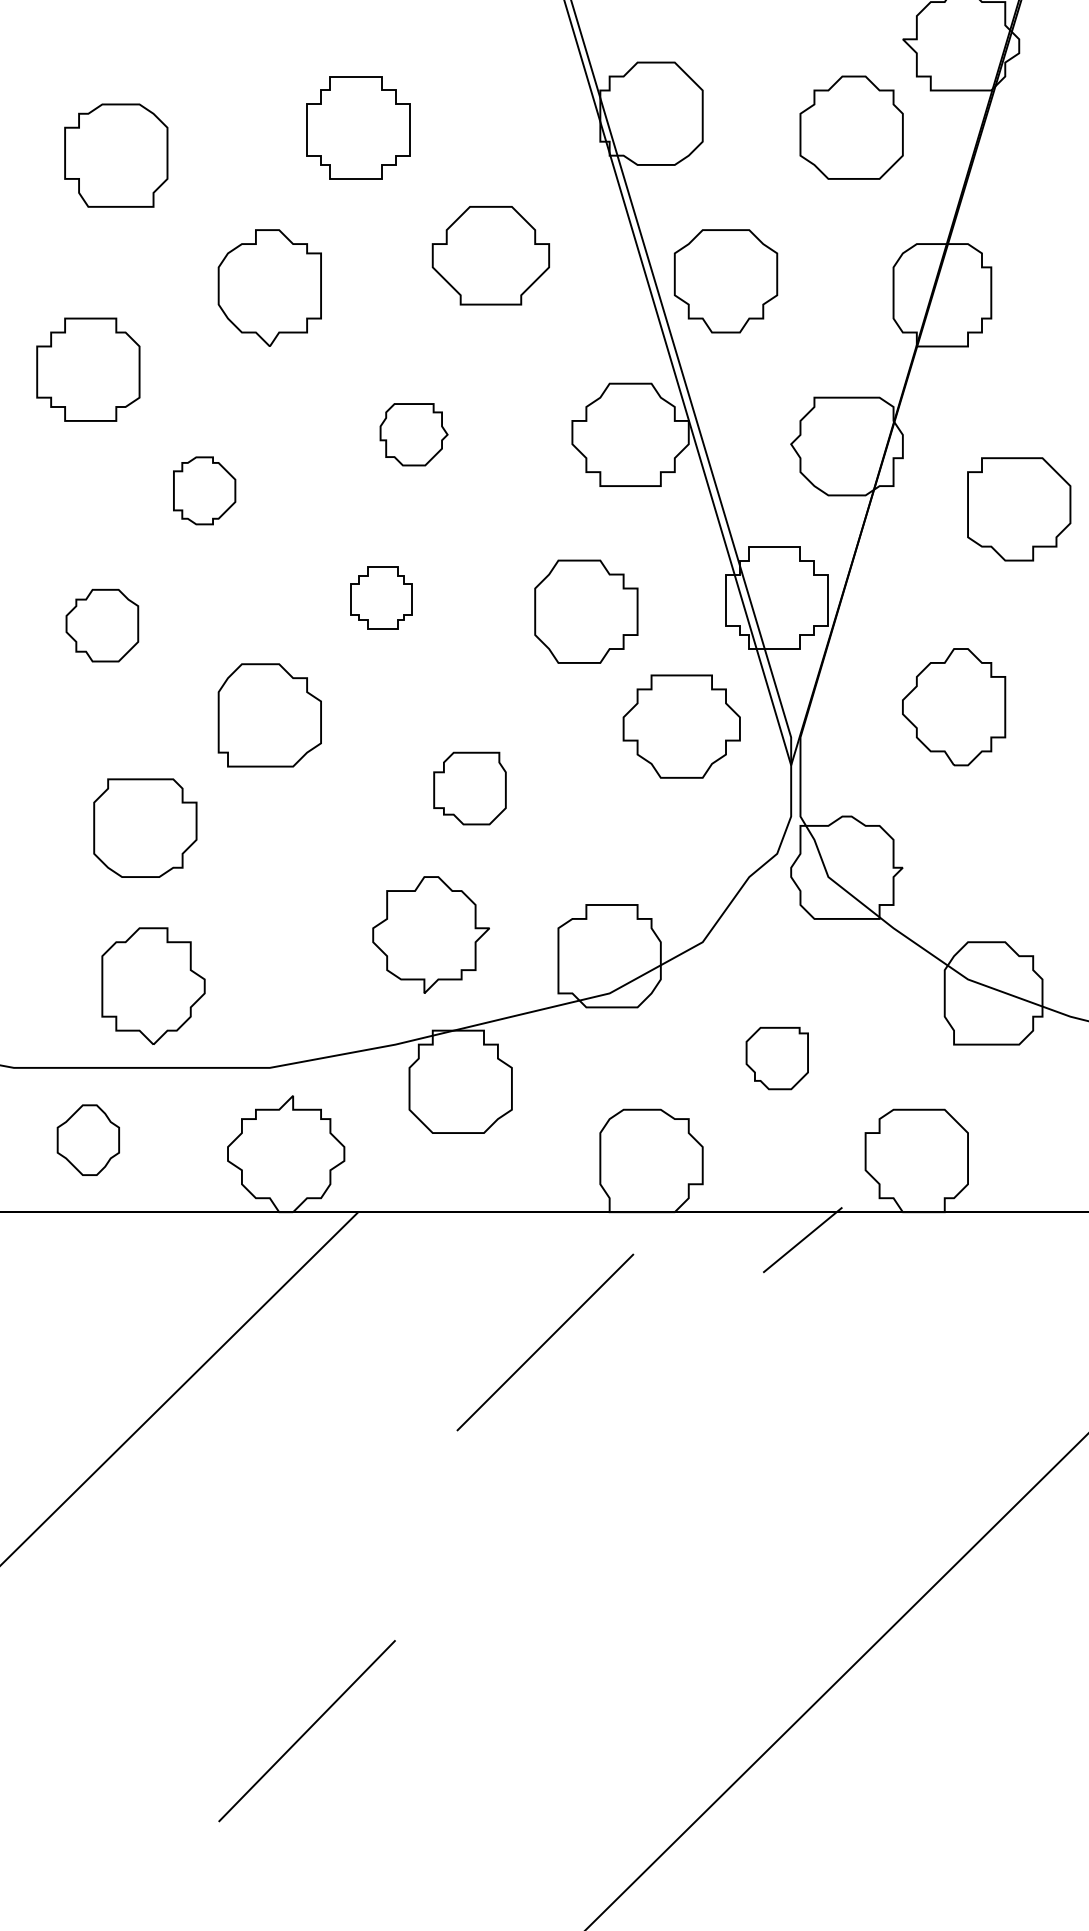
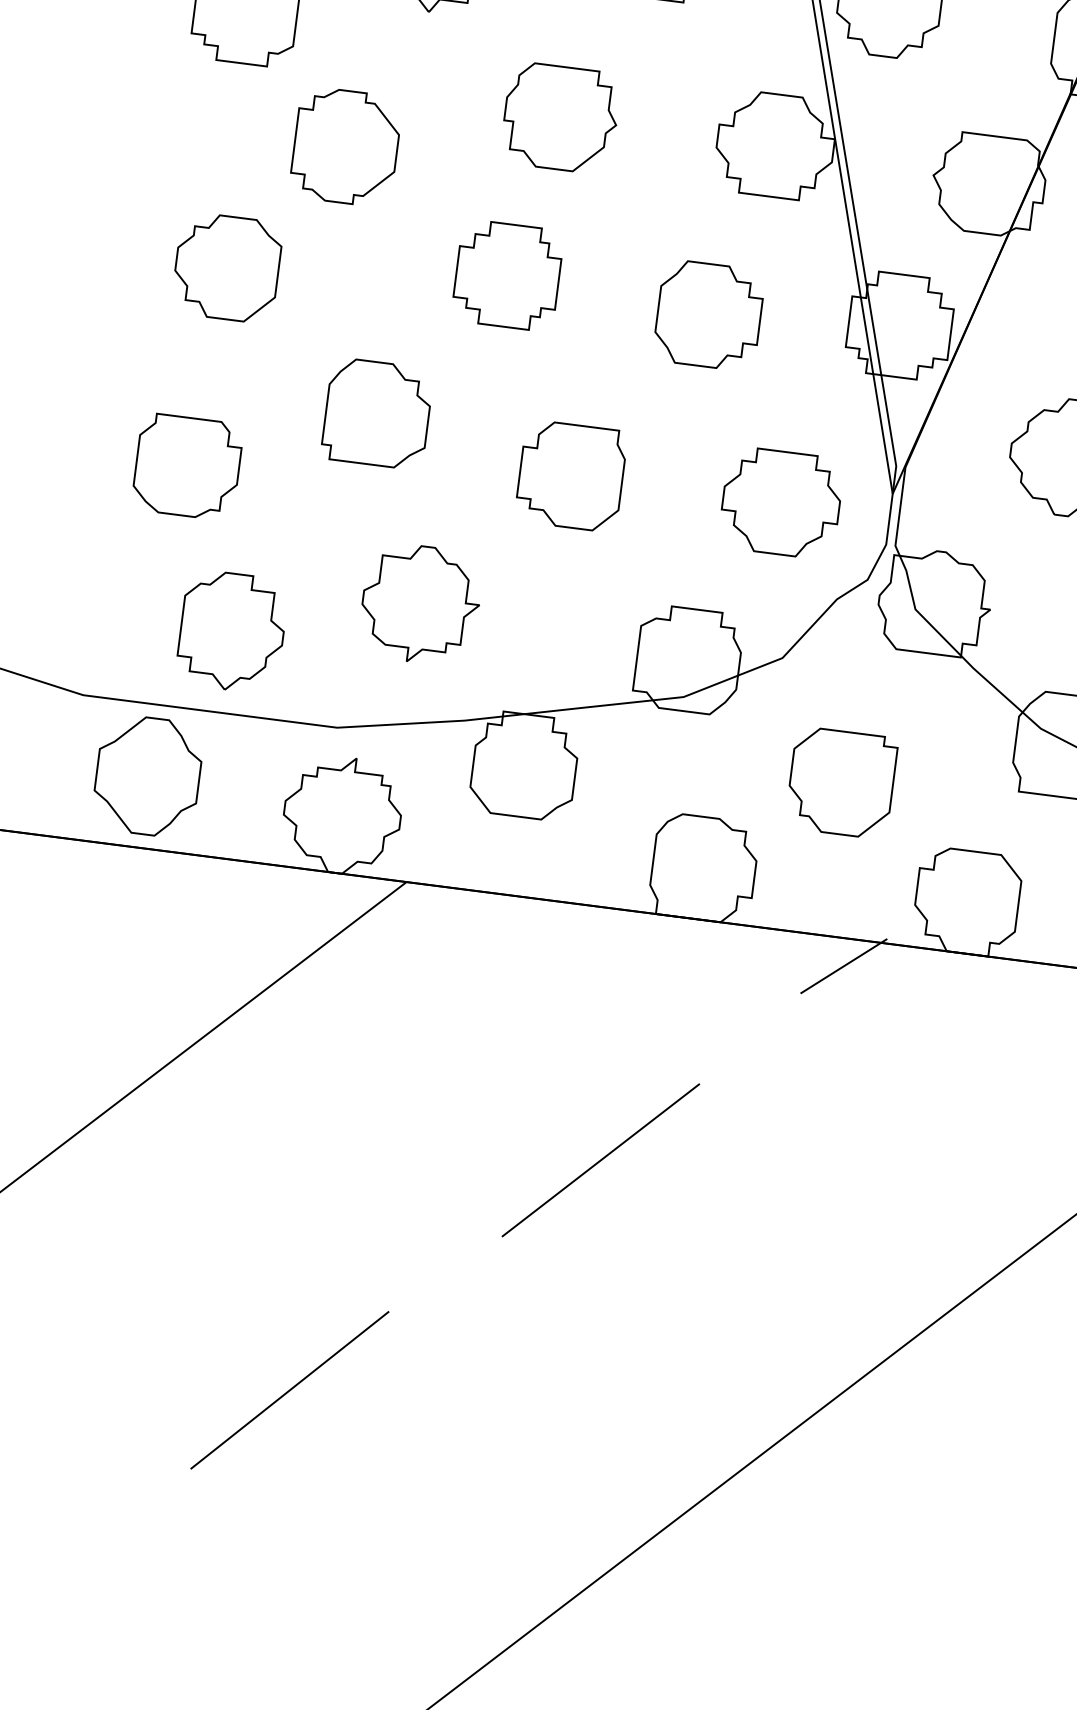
part: (413, 434) -> (560, 117), size x1.67
part: (204, 490) -> (345, 146), size x1.67
part: (381, 597) -> (507, 275), size x1.67
part: (102, 625) -> (227, 267), size x1.43
part: (269, 715) -> (377, 413), moved
part: (681, 726) -> (780, 502), moved
part: (469, 788) -> (570, 475), size x1.43
part: (145, 827) -> (187, 466), moved
part: (430, 934) -> (420, 603), moved
part: (777, 1058) -> (841, 782), size x1.67
part: (88, 1140) -> (148, 776), size x1.67
line: (545, 1342) -> (600, 1160), moved

